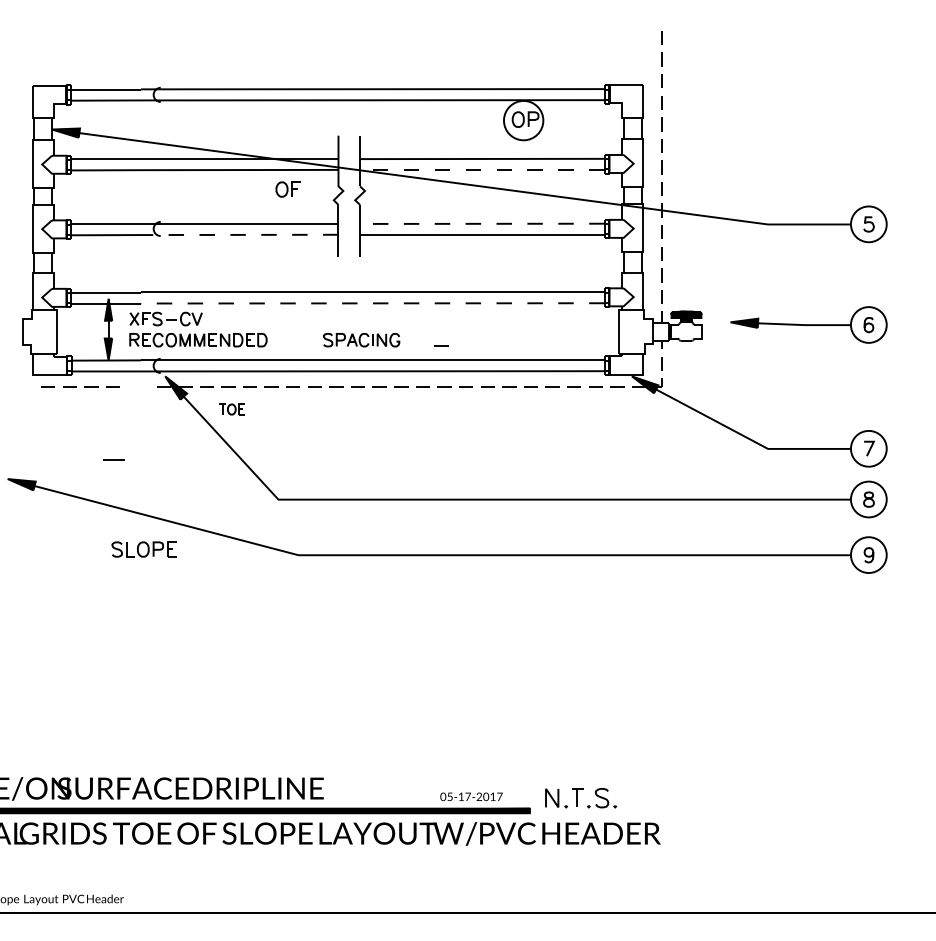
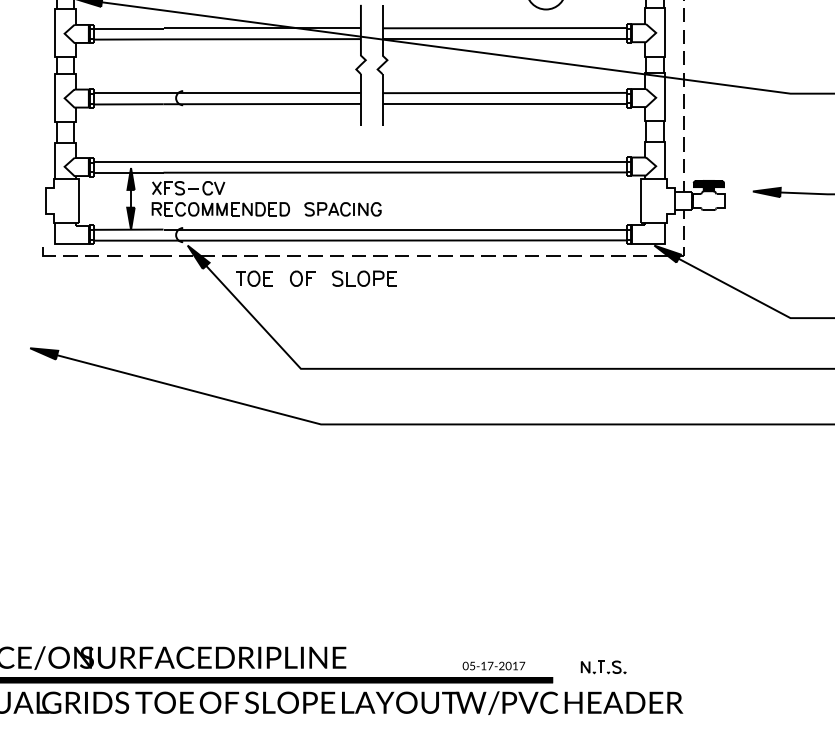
line: (481, 169) -> (503, 38), dashed -> solid
part: (287, 189) -> (301, 278), moved
line: (481, 223) -> (503, 92), dashed -> solid
line: (239, 234) -> (261, 103), dashed -> solid
line: (372, 303) -> (394, 172), dashed -> solid
part: (361, 340) -> (342, 209), moved
line: (441, 345) -> (463, 214), removed
line: (26, 386) -> (48, 255), added
part: (232, 409) -> (254, 278), size x1.43
line: (113, 459) -> (159, 255), moved
part: (143, 549) -> (363, 278), moved
part: (581, 797) -> (603, 666), size x0.62

